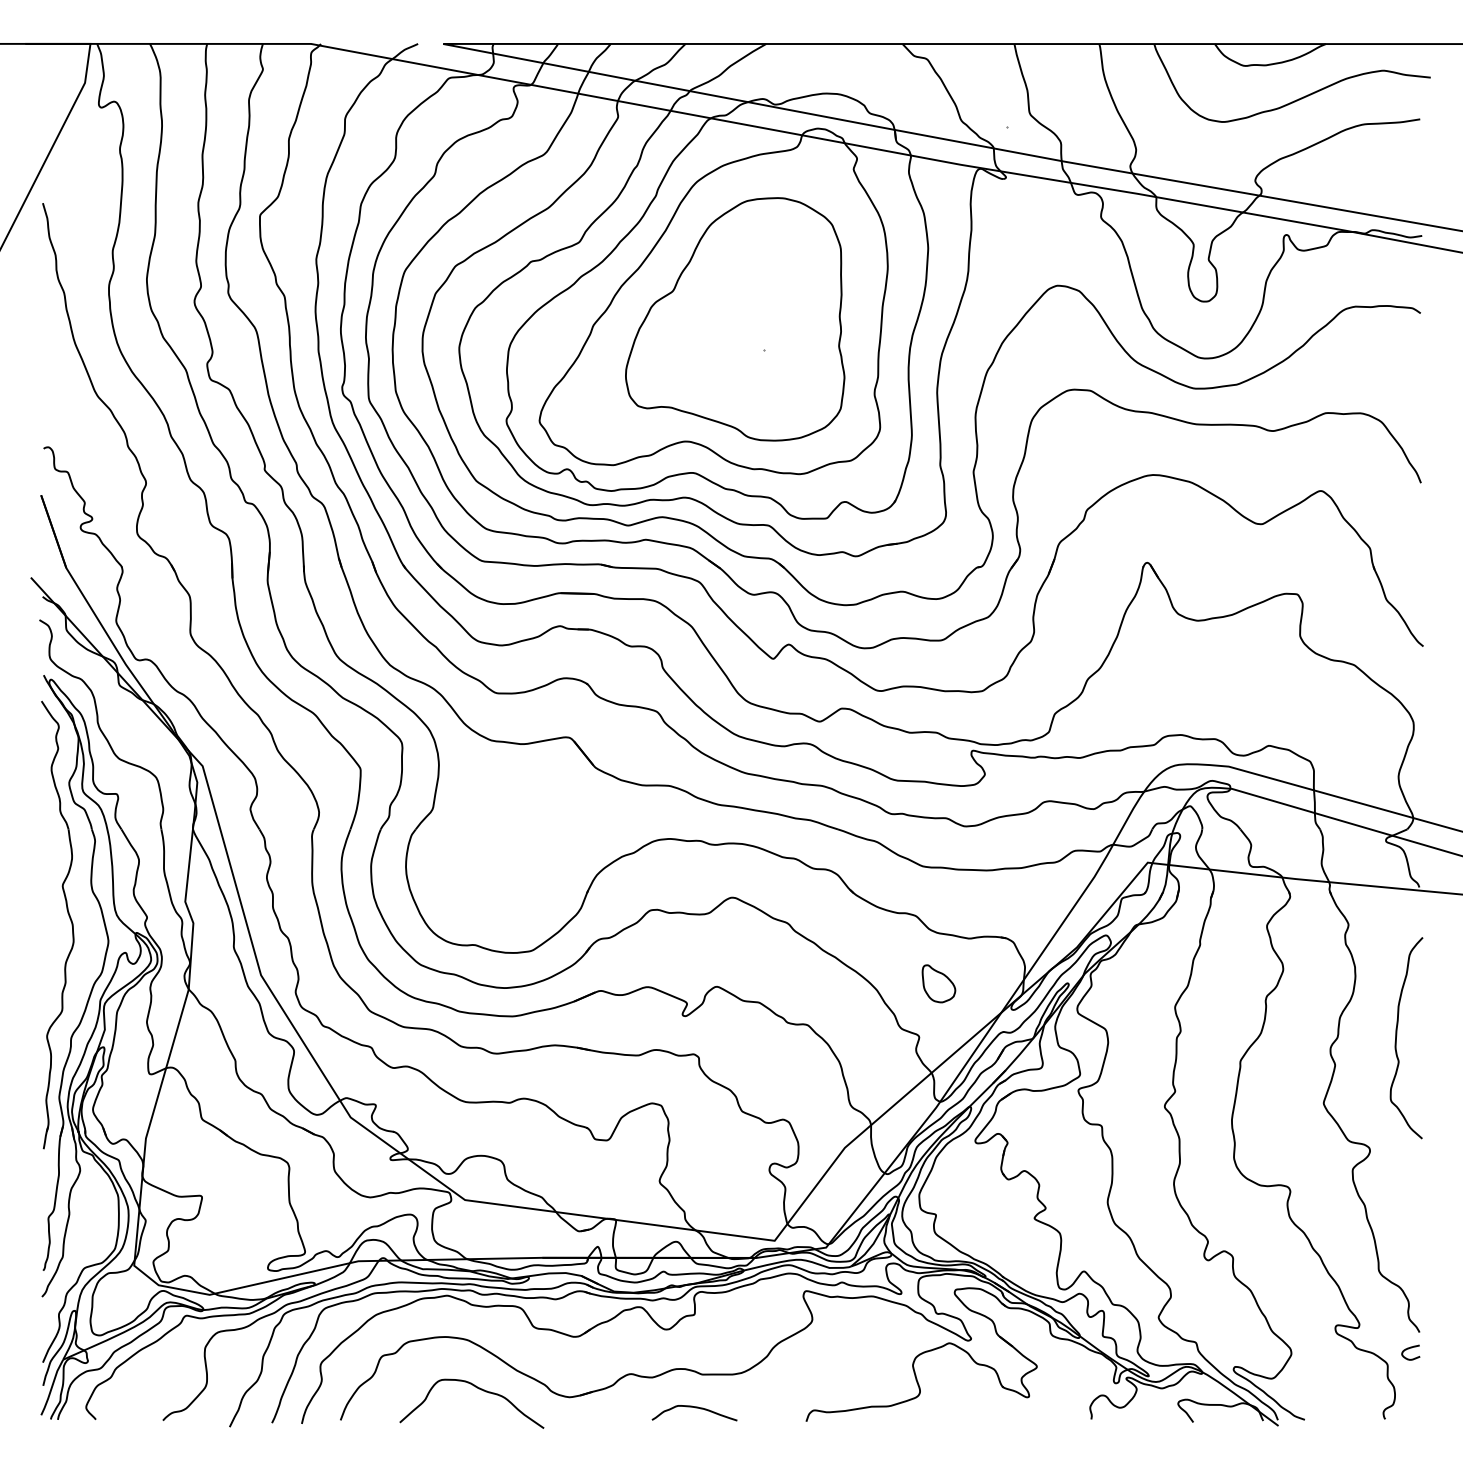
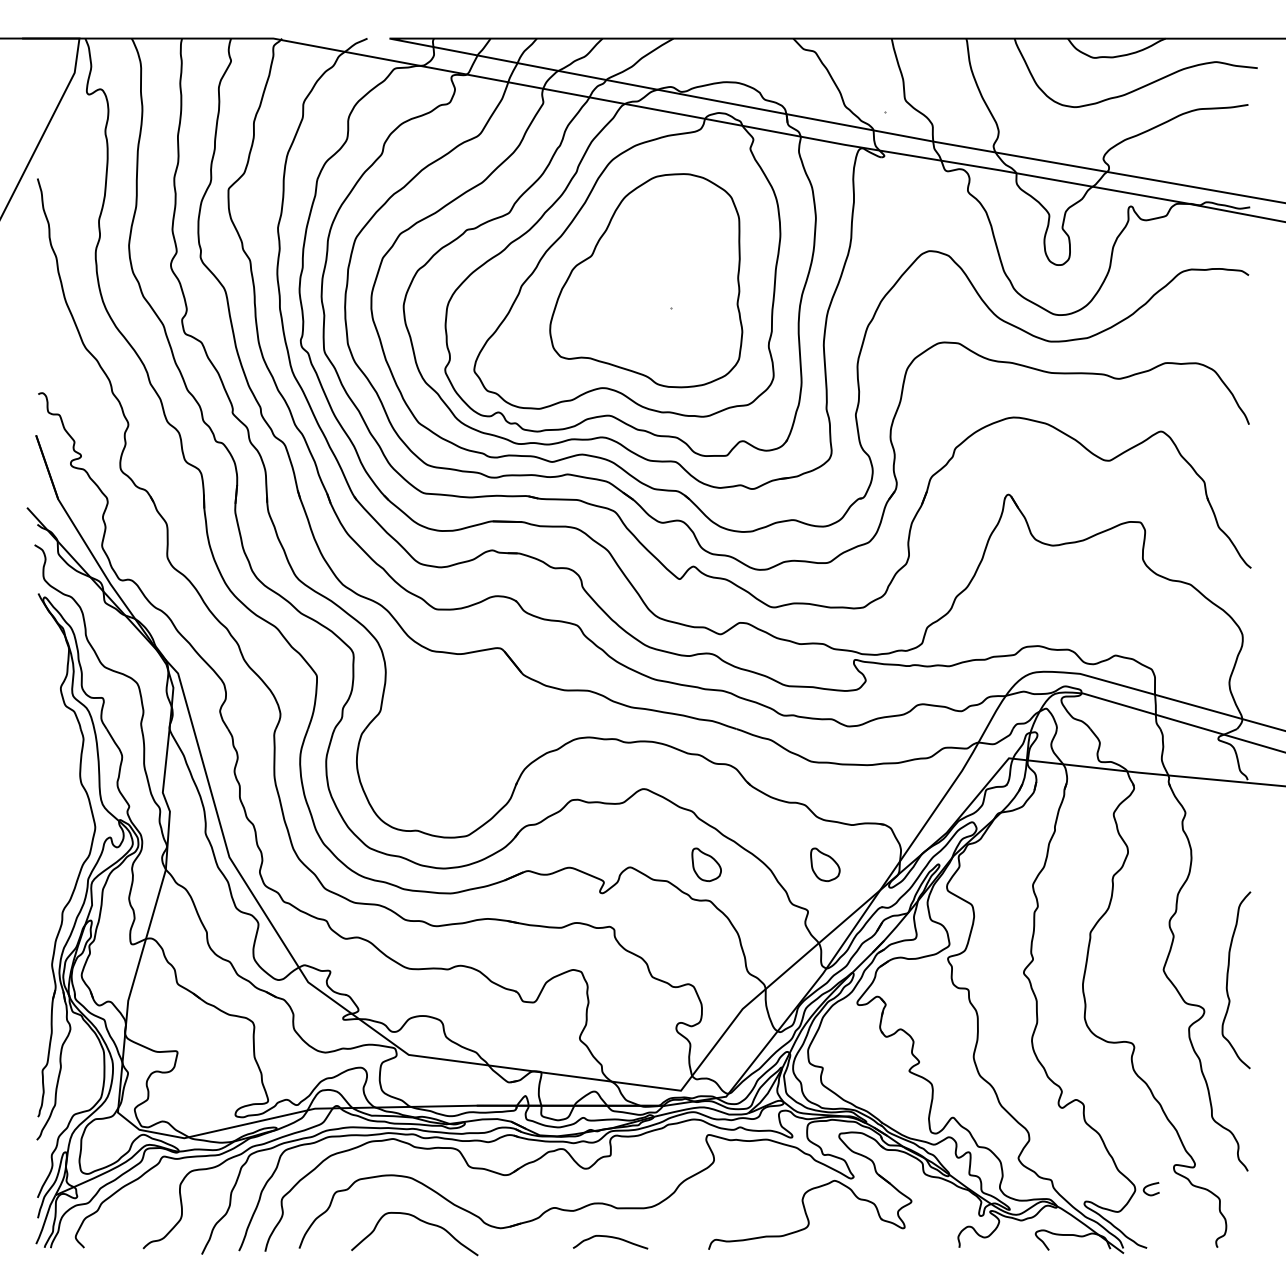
part: (70, 921) -> (61, 810), removed
part: (803, 983) -> (706, 864), added
curve: (1397, 1035) -> (1228, 977), moved
curve: (1408, 1349) -> (1149, 1186), moved

